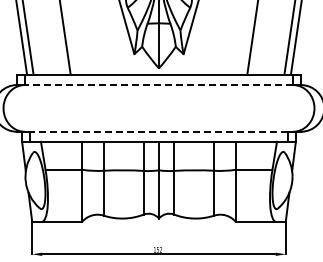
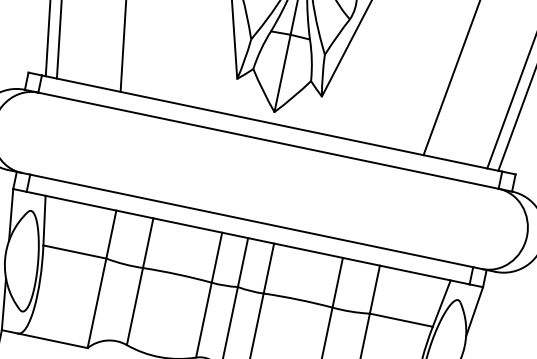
line: (158, 85) -> (267, 141), dashed -> solid
line: (158, 131) -> (250, 220), dashed -> solid

